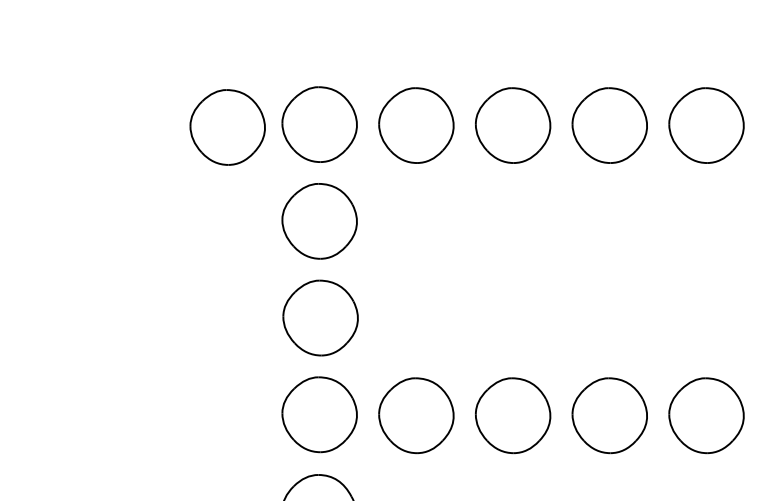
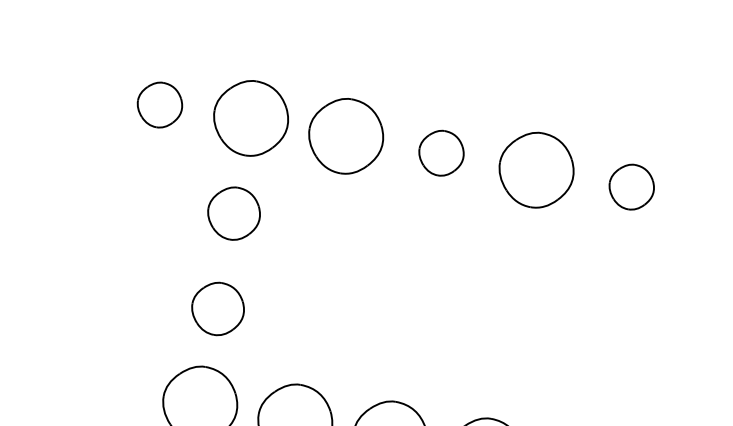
part: (513, 125) -> (441, 153), size x0.6
part: (706, 125) -> (631, 187), size x0.6
part: (227, 127) -> (159, 105), size x0.6
part: (319, 221) -> (233, 213), size x0.7
part: (320, 317) -> (218, 308), size x0.7

